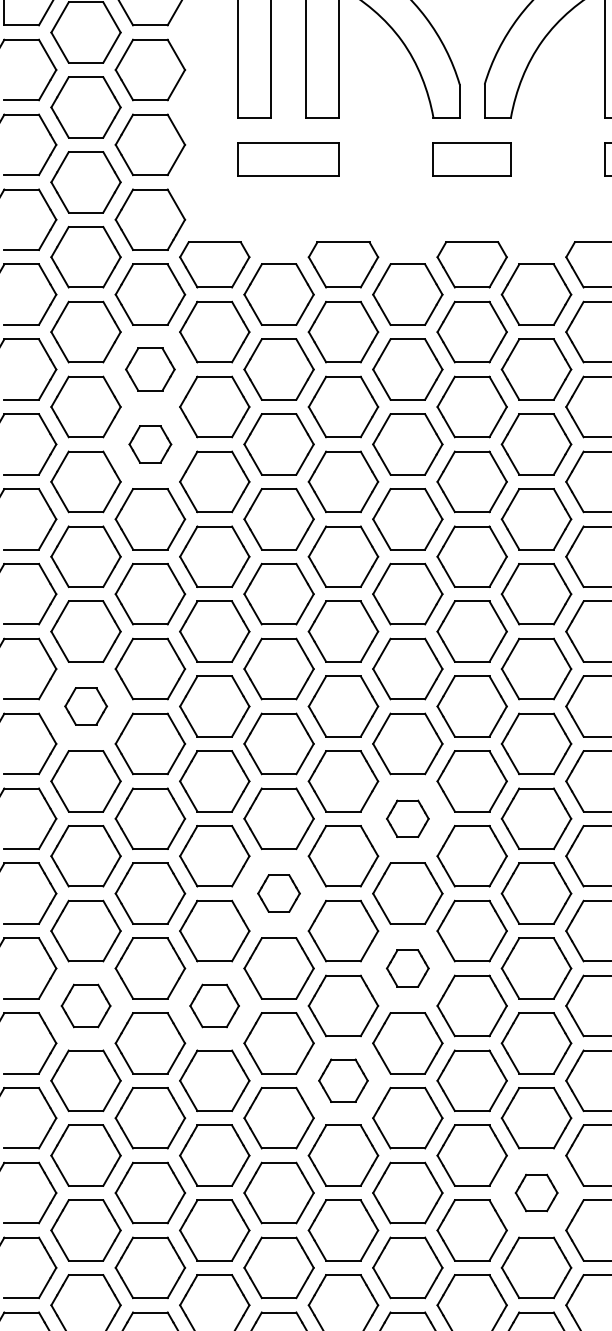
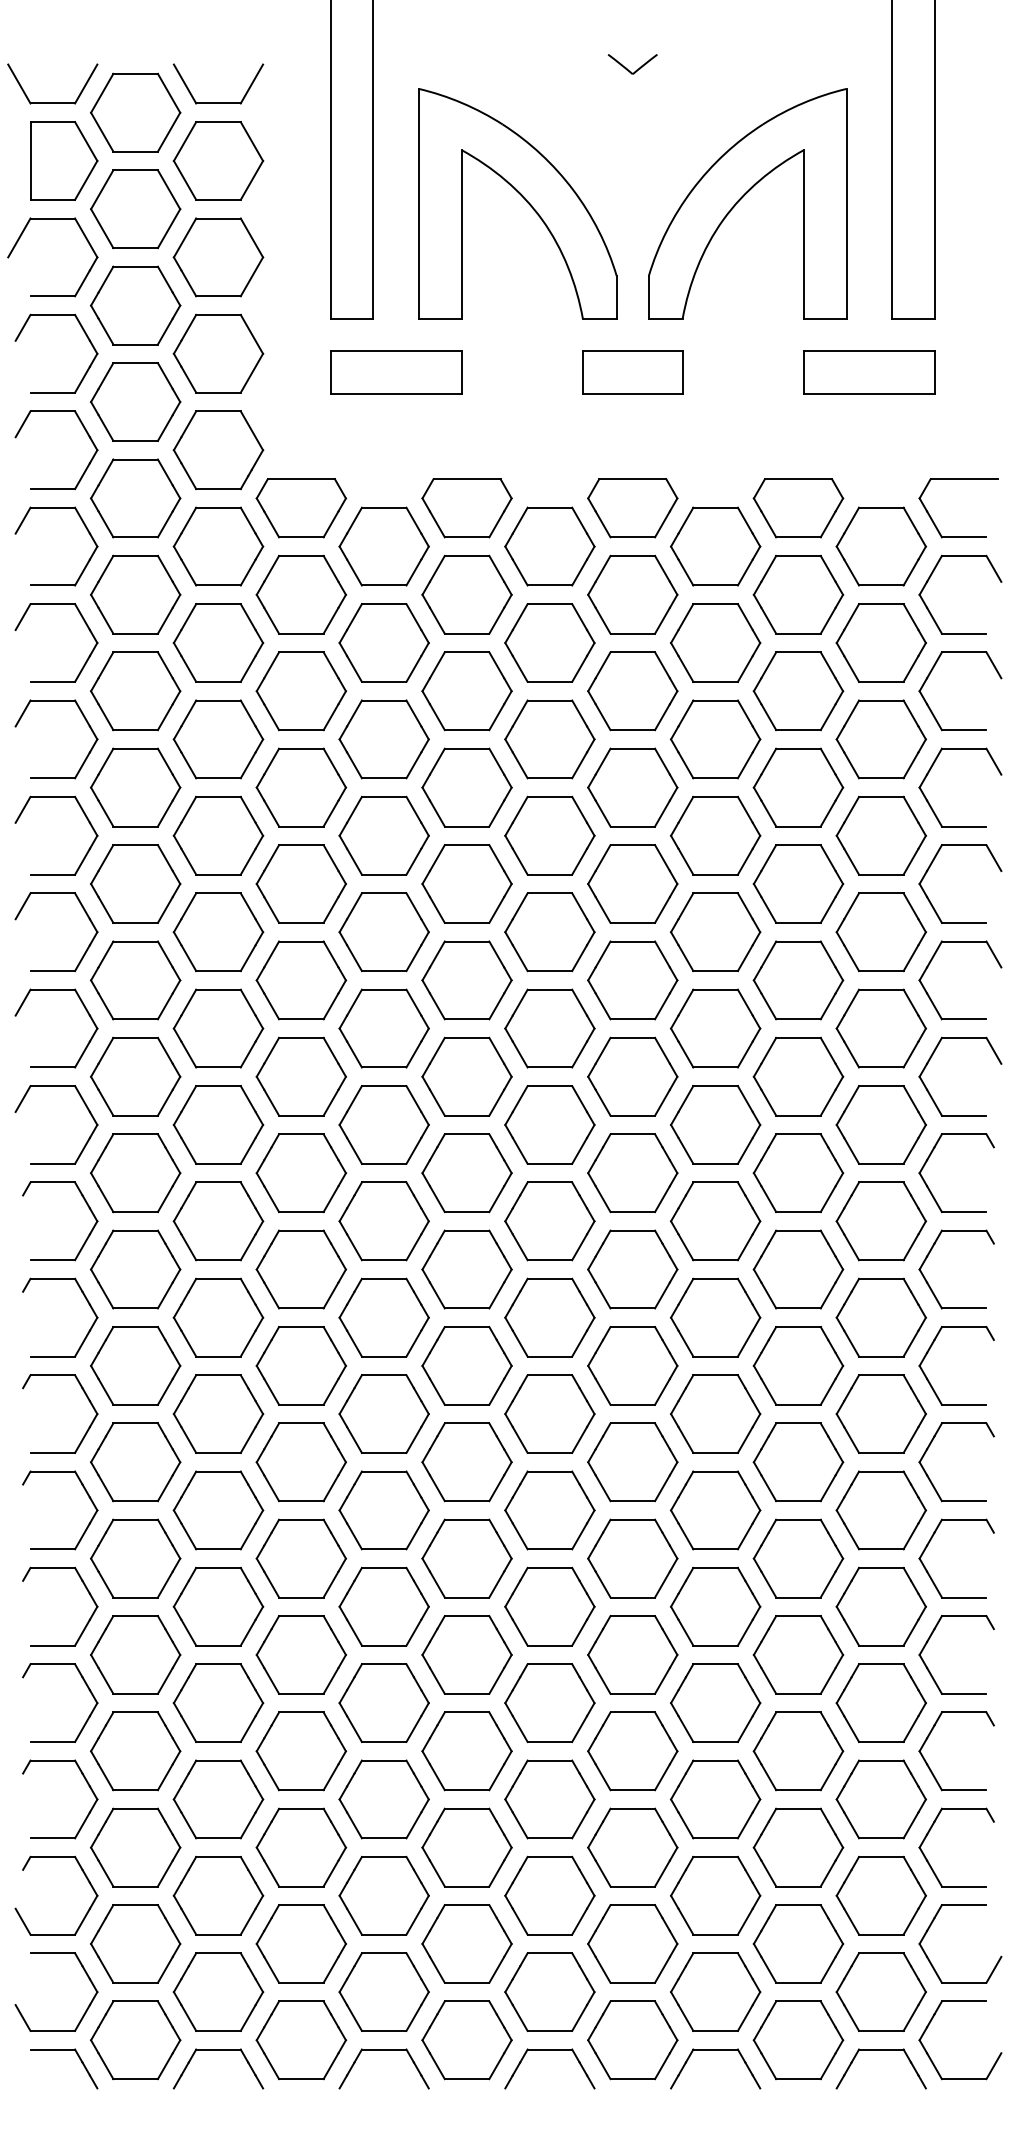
part: (150, 369) -> (218, 642), size x1.43
part: (150, 444) -> (218, 739), size x1.67
part: (85, 706) -> (135, 1076), size x1.67
part: (407, 818) -> (549, 1221), size x1.67
part: (278, 893) -> (383, 1317), size x1.67
part: (407, 968) -> (549, 1413), size x1.67
part: (85, 1006) -> (135, 1462), size x1.43
part: (214, 1006) -> (300, 1462), size x1.43
part: (343, 1080) -> (466, 1558), size x1.43
part: (536, 1192) -> (715, 1702), size x1.67

